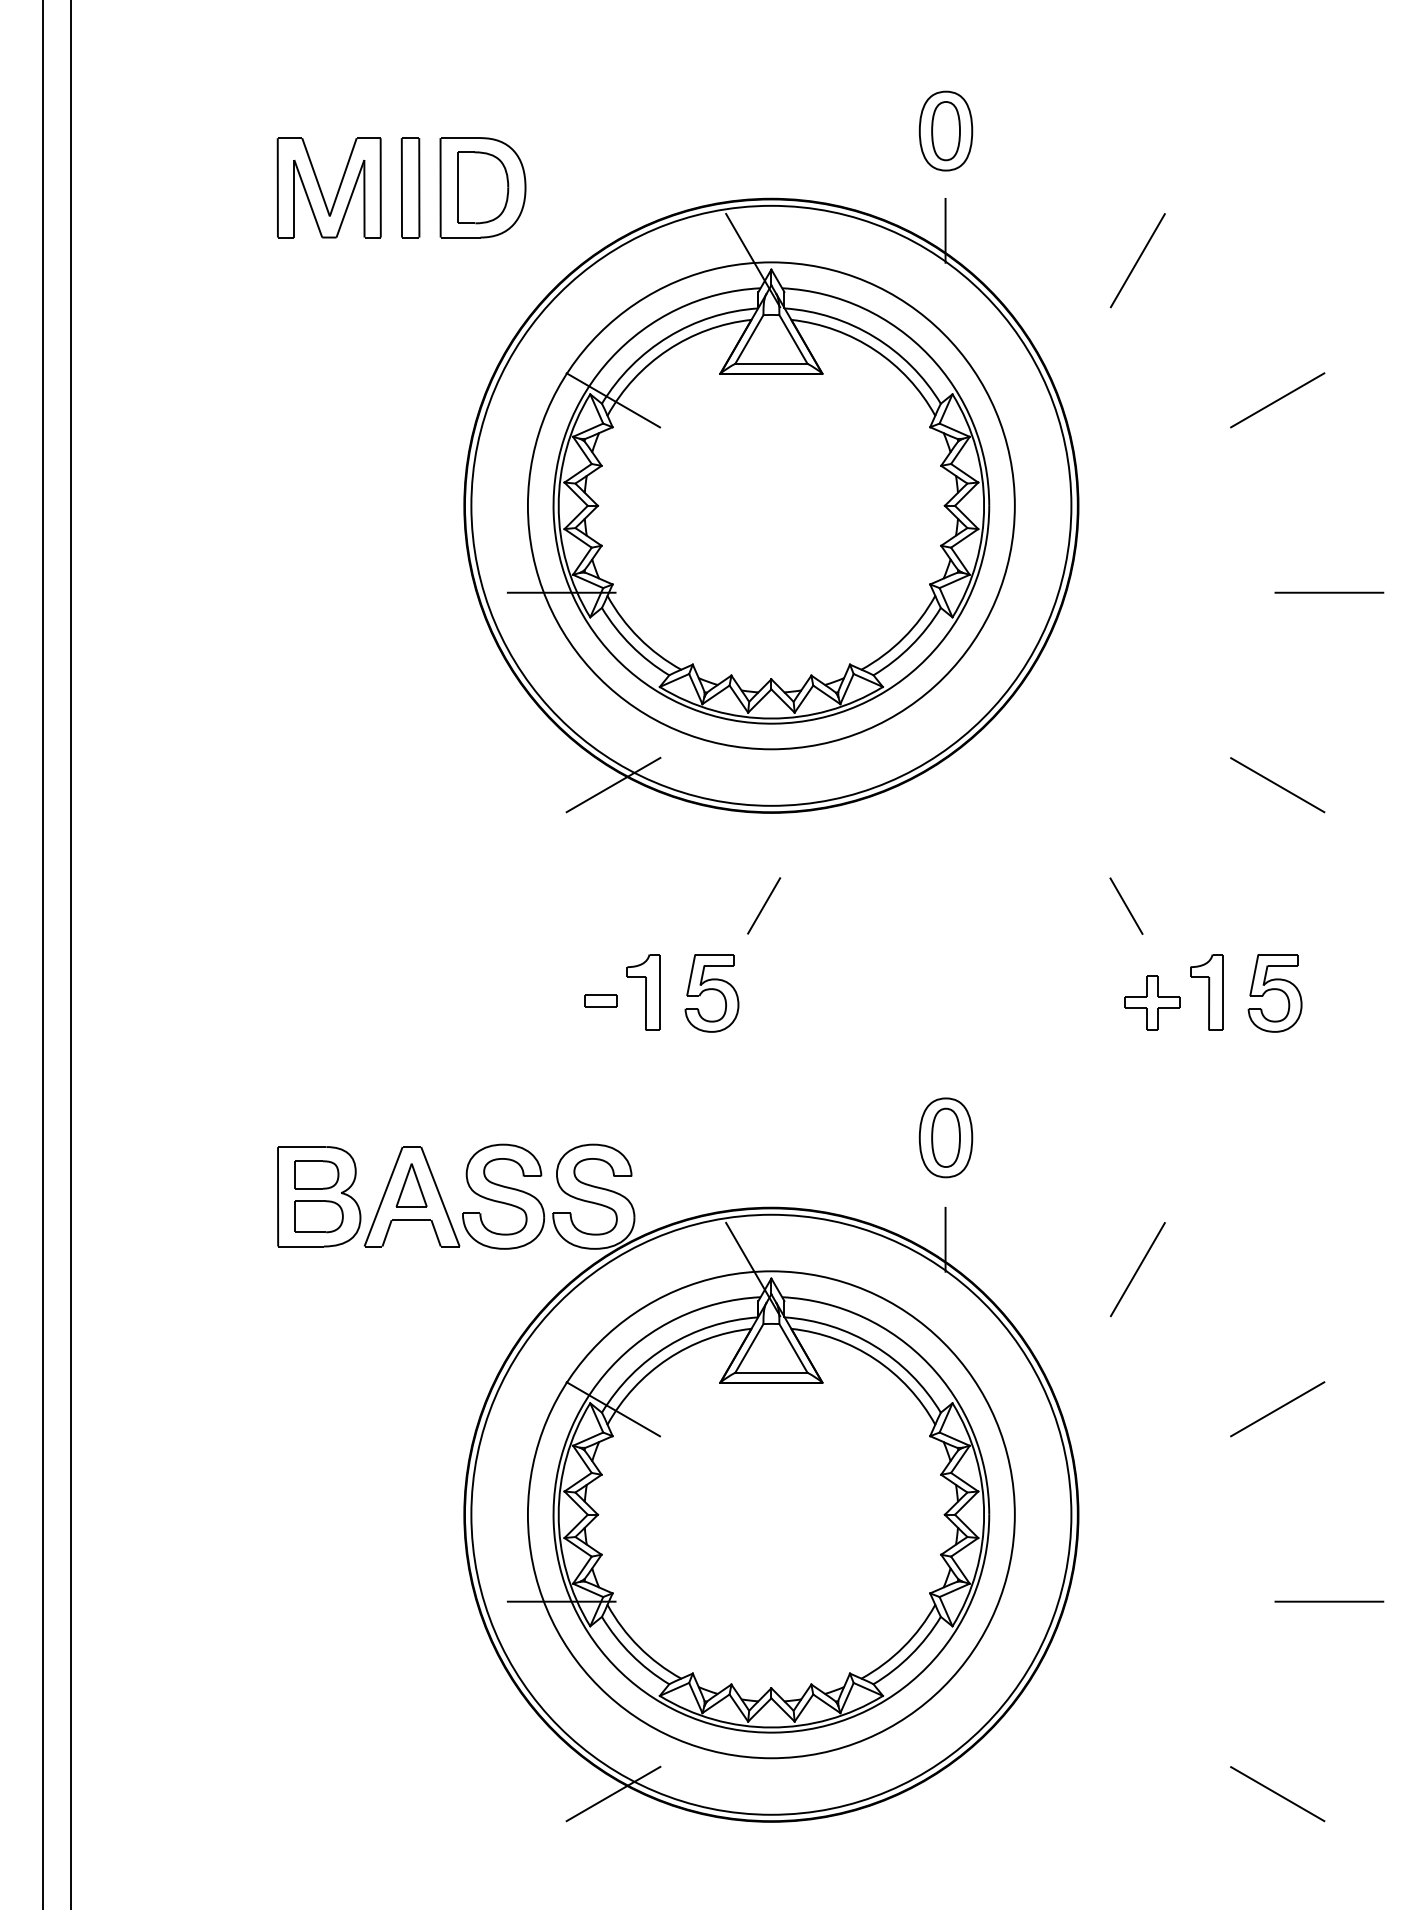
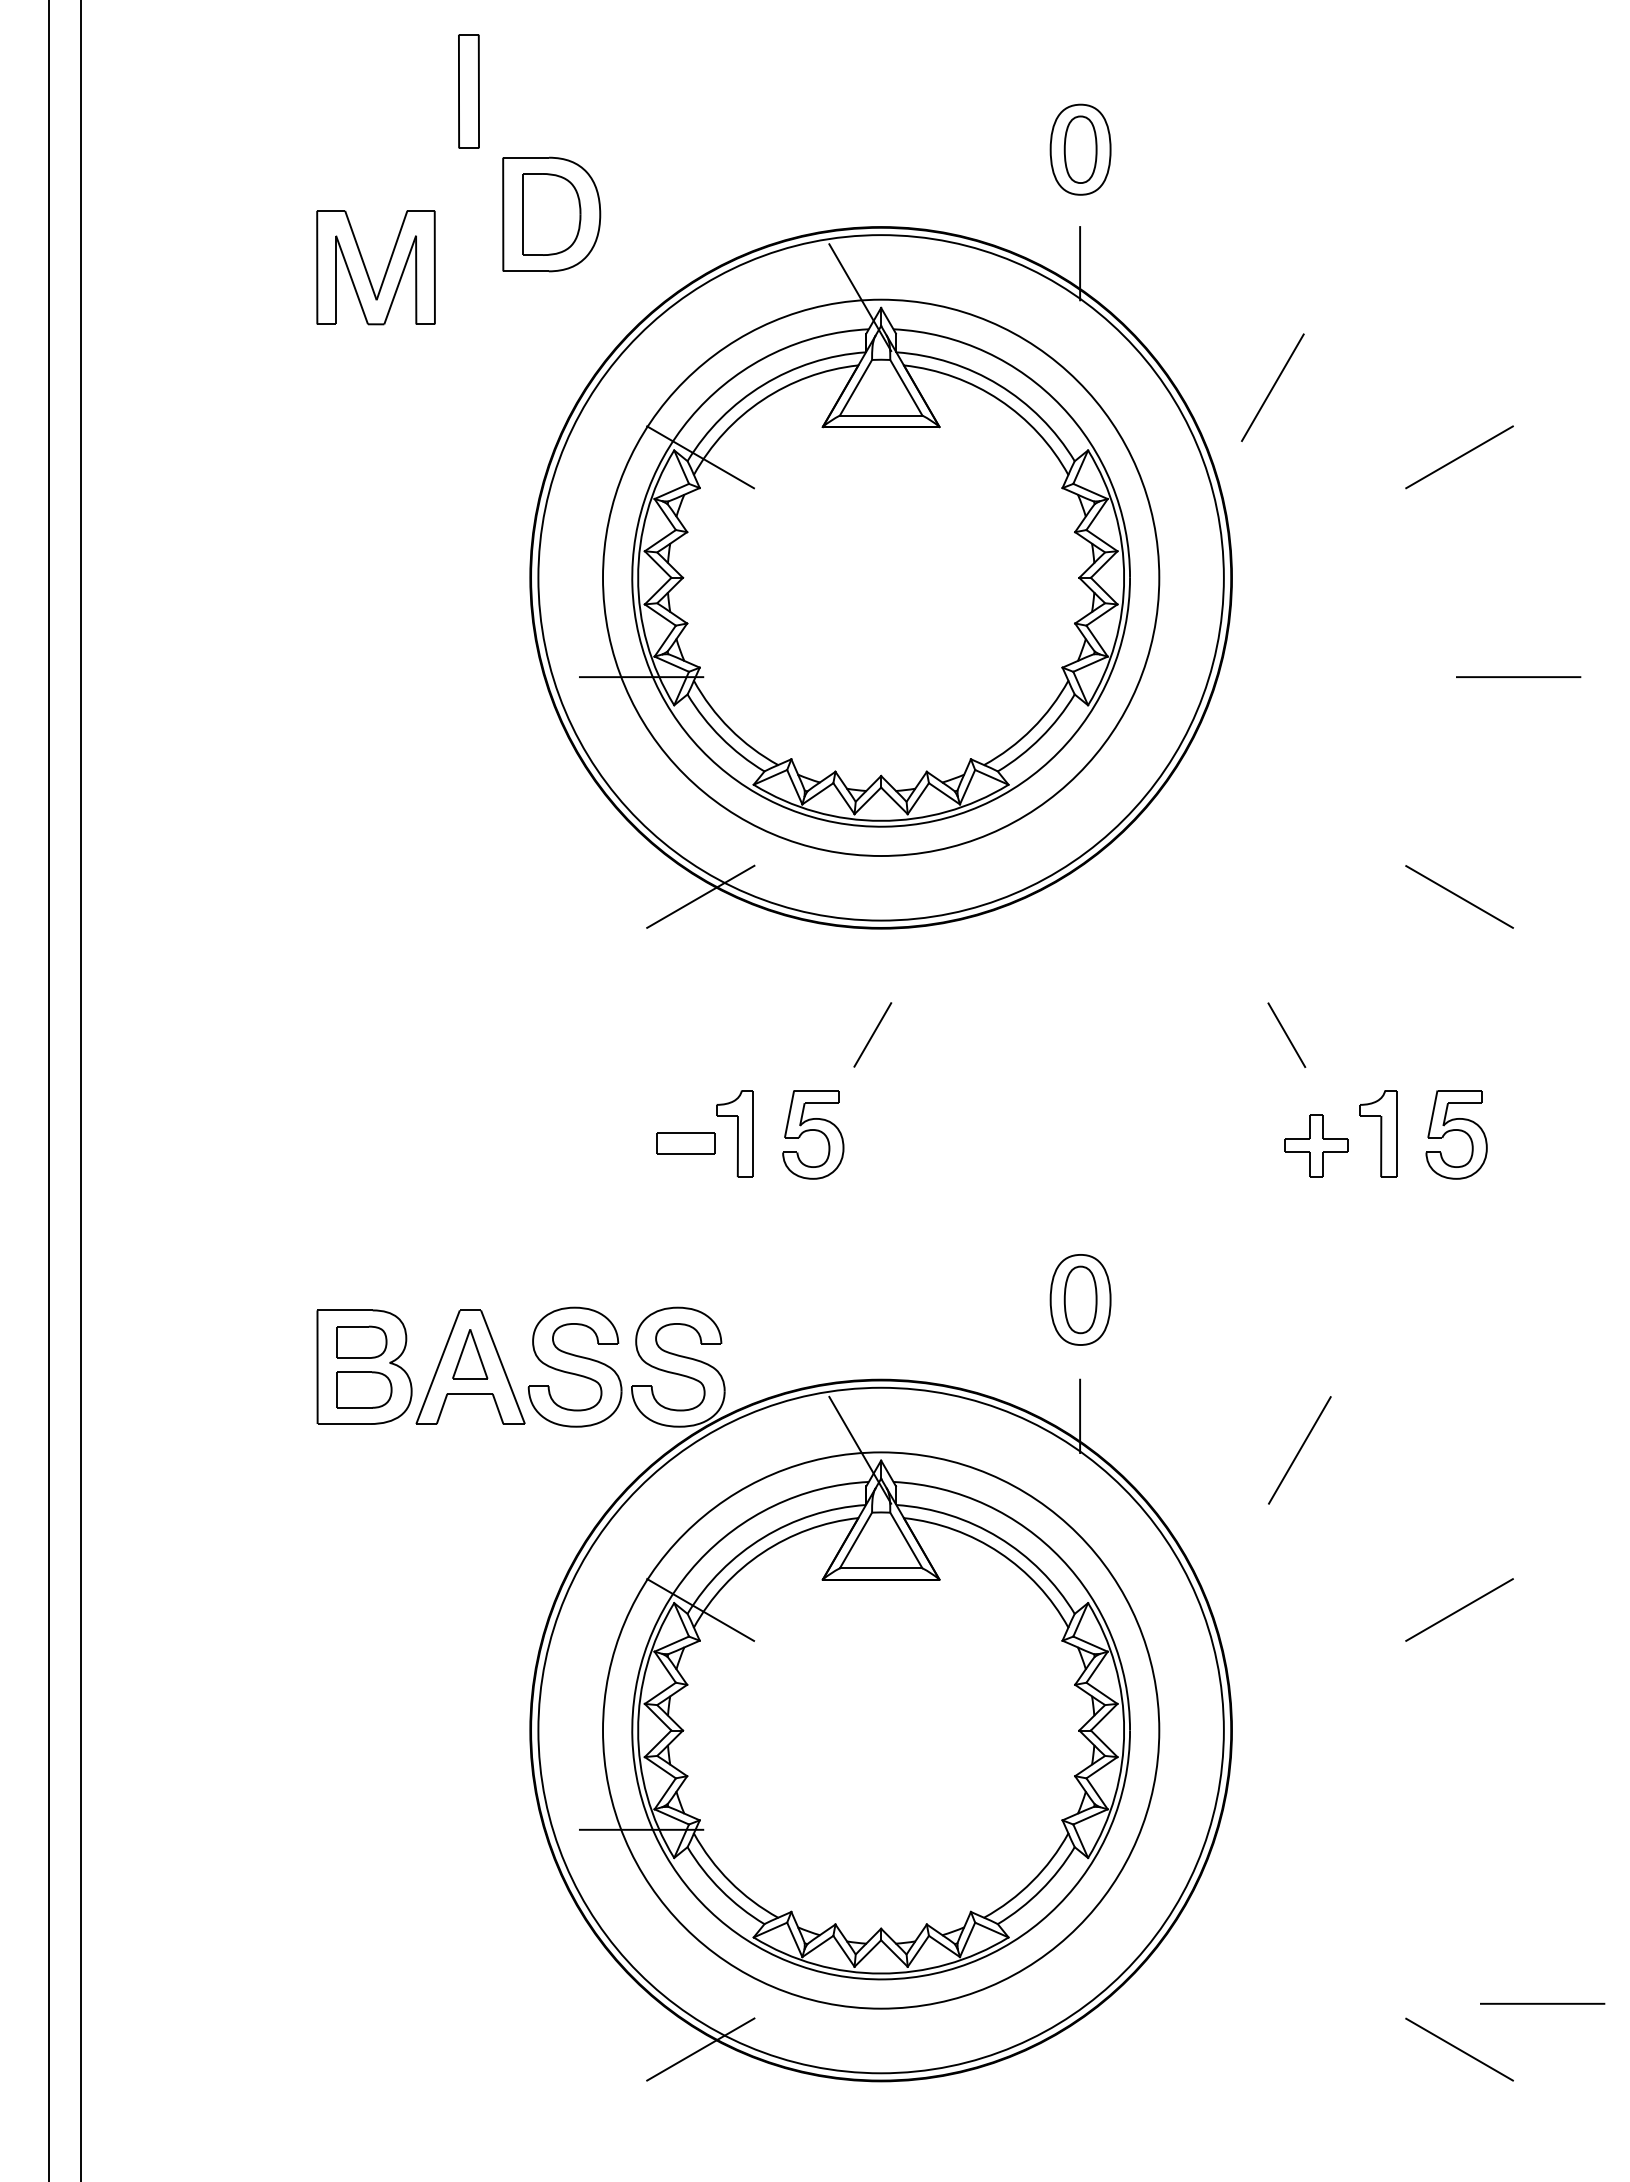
part: (410, 187) -> (468, 91), moved
part: (321, 190) -> (367, 270), moved
line: (1137, 260) -> (1272, 387), moved
part: (600, 1000) -> (685, 1143), size x1.6
line: (1329, 1601) -> (1542, 2003), moved

